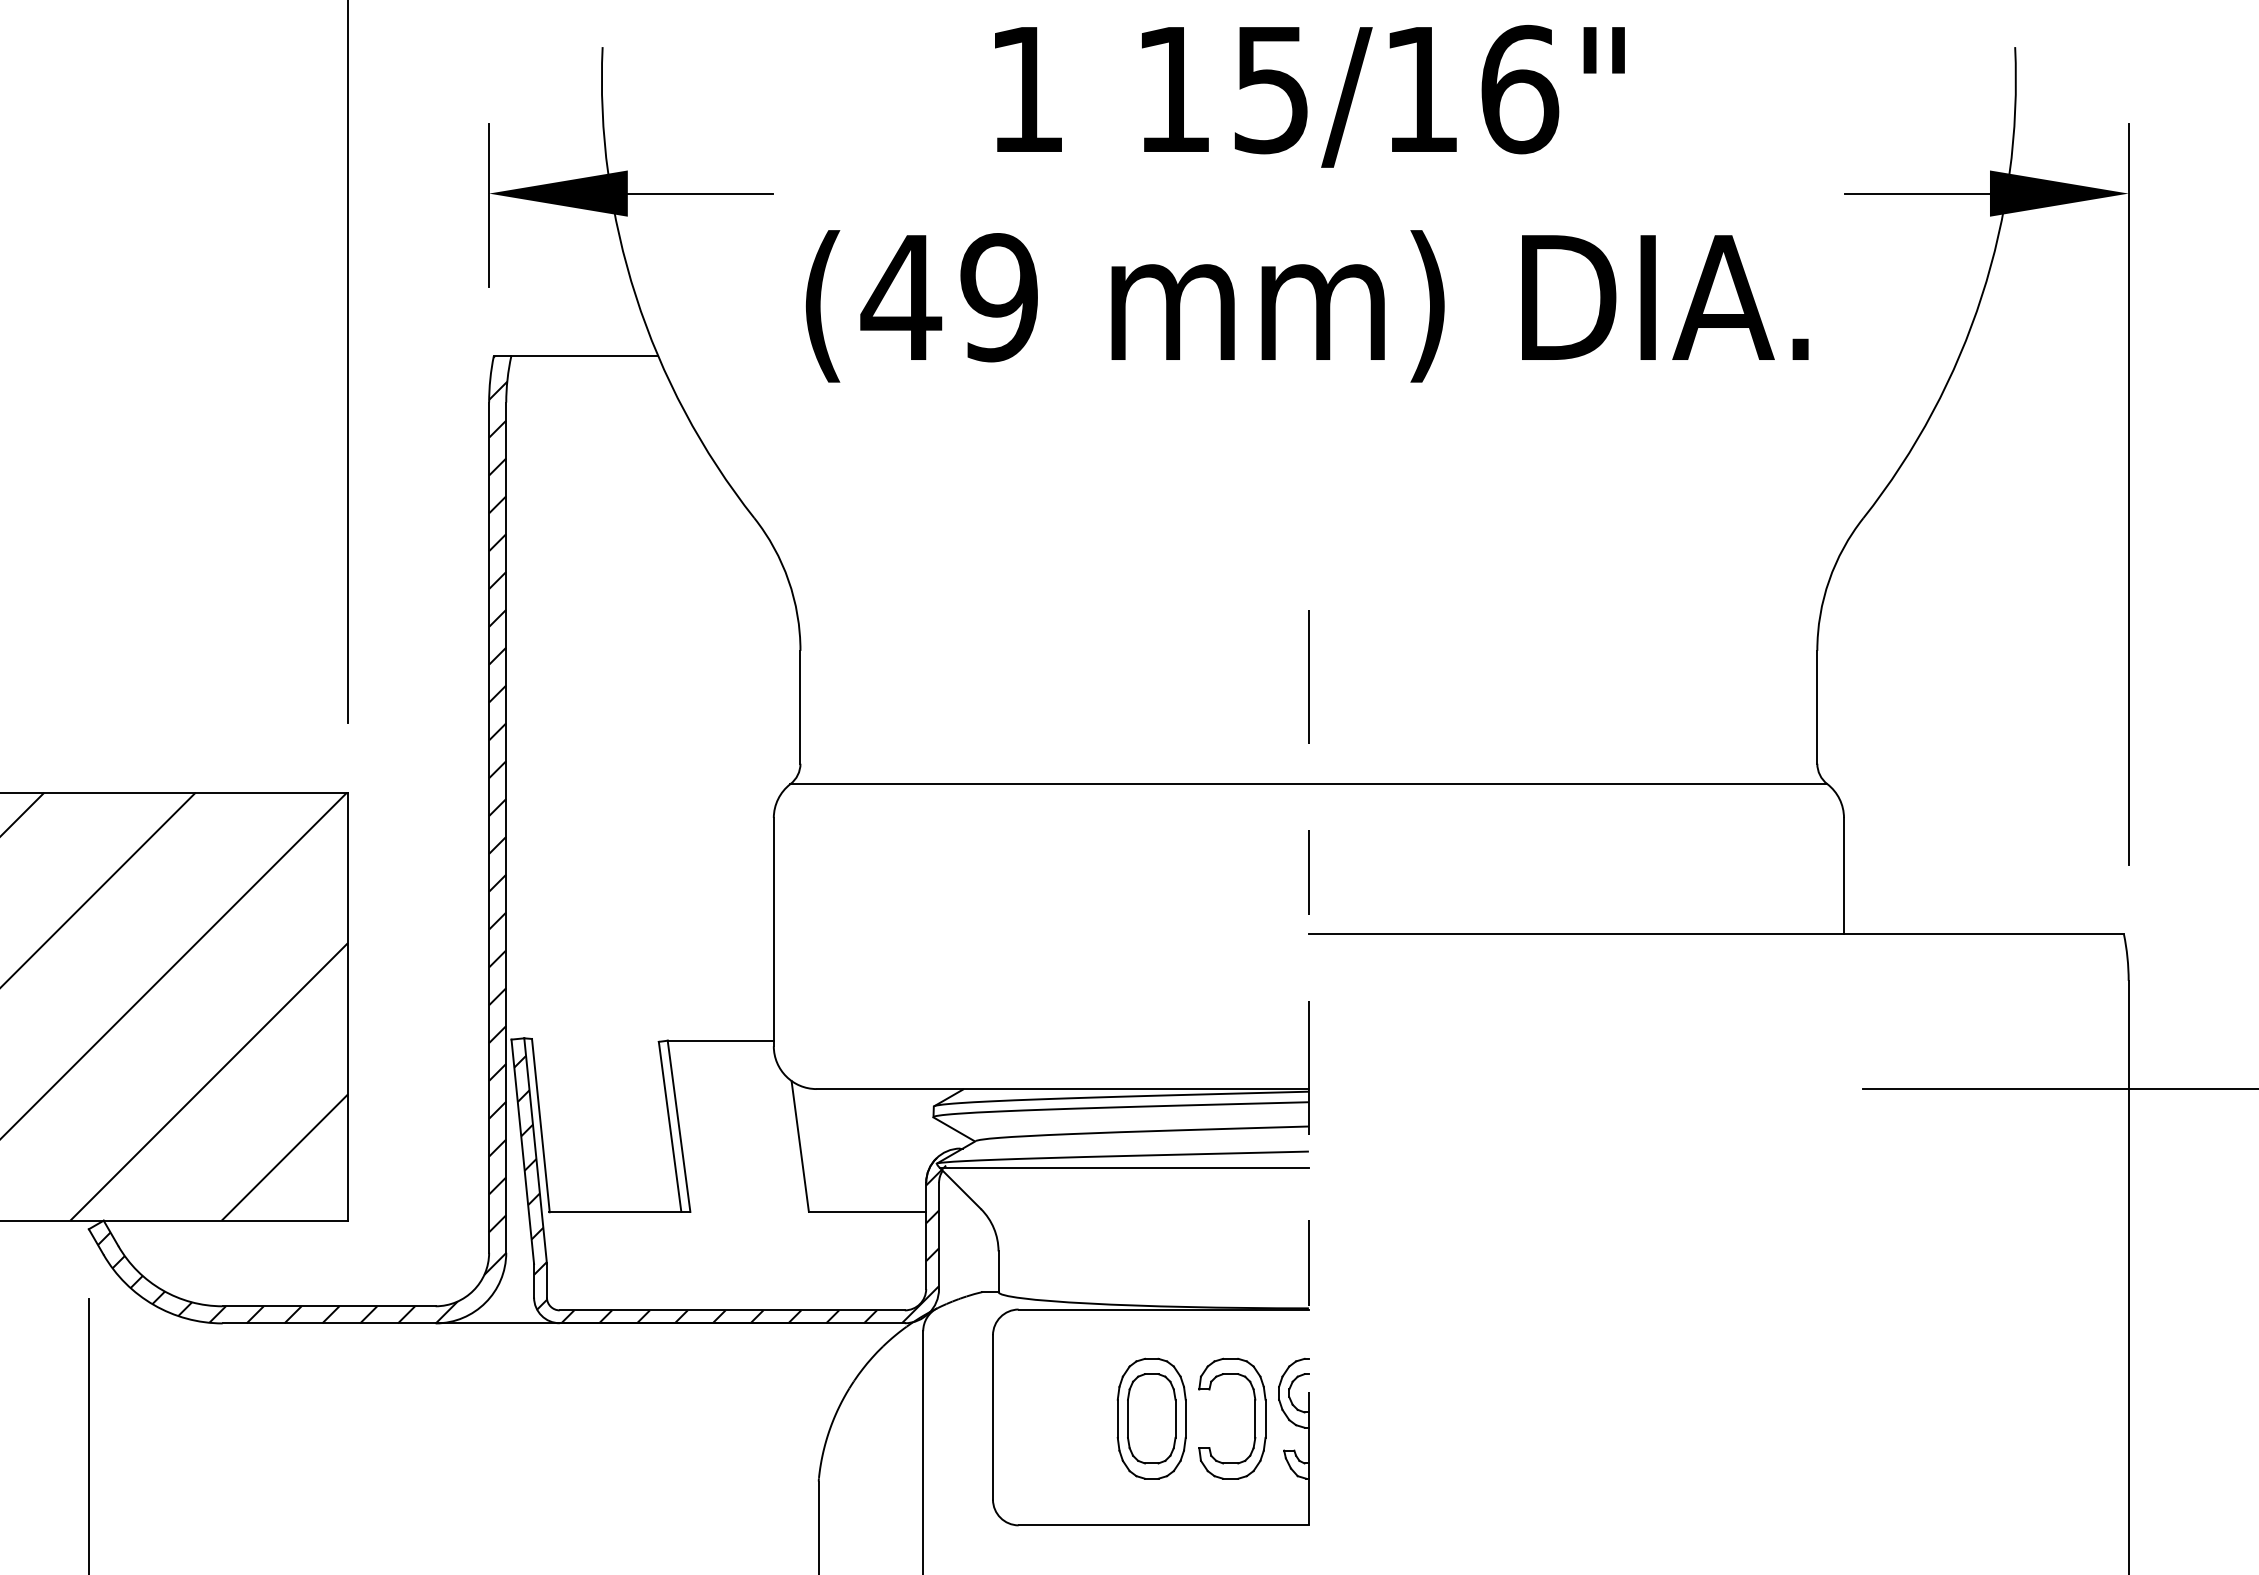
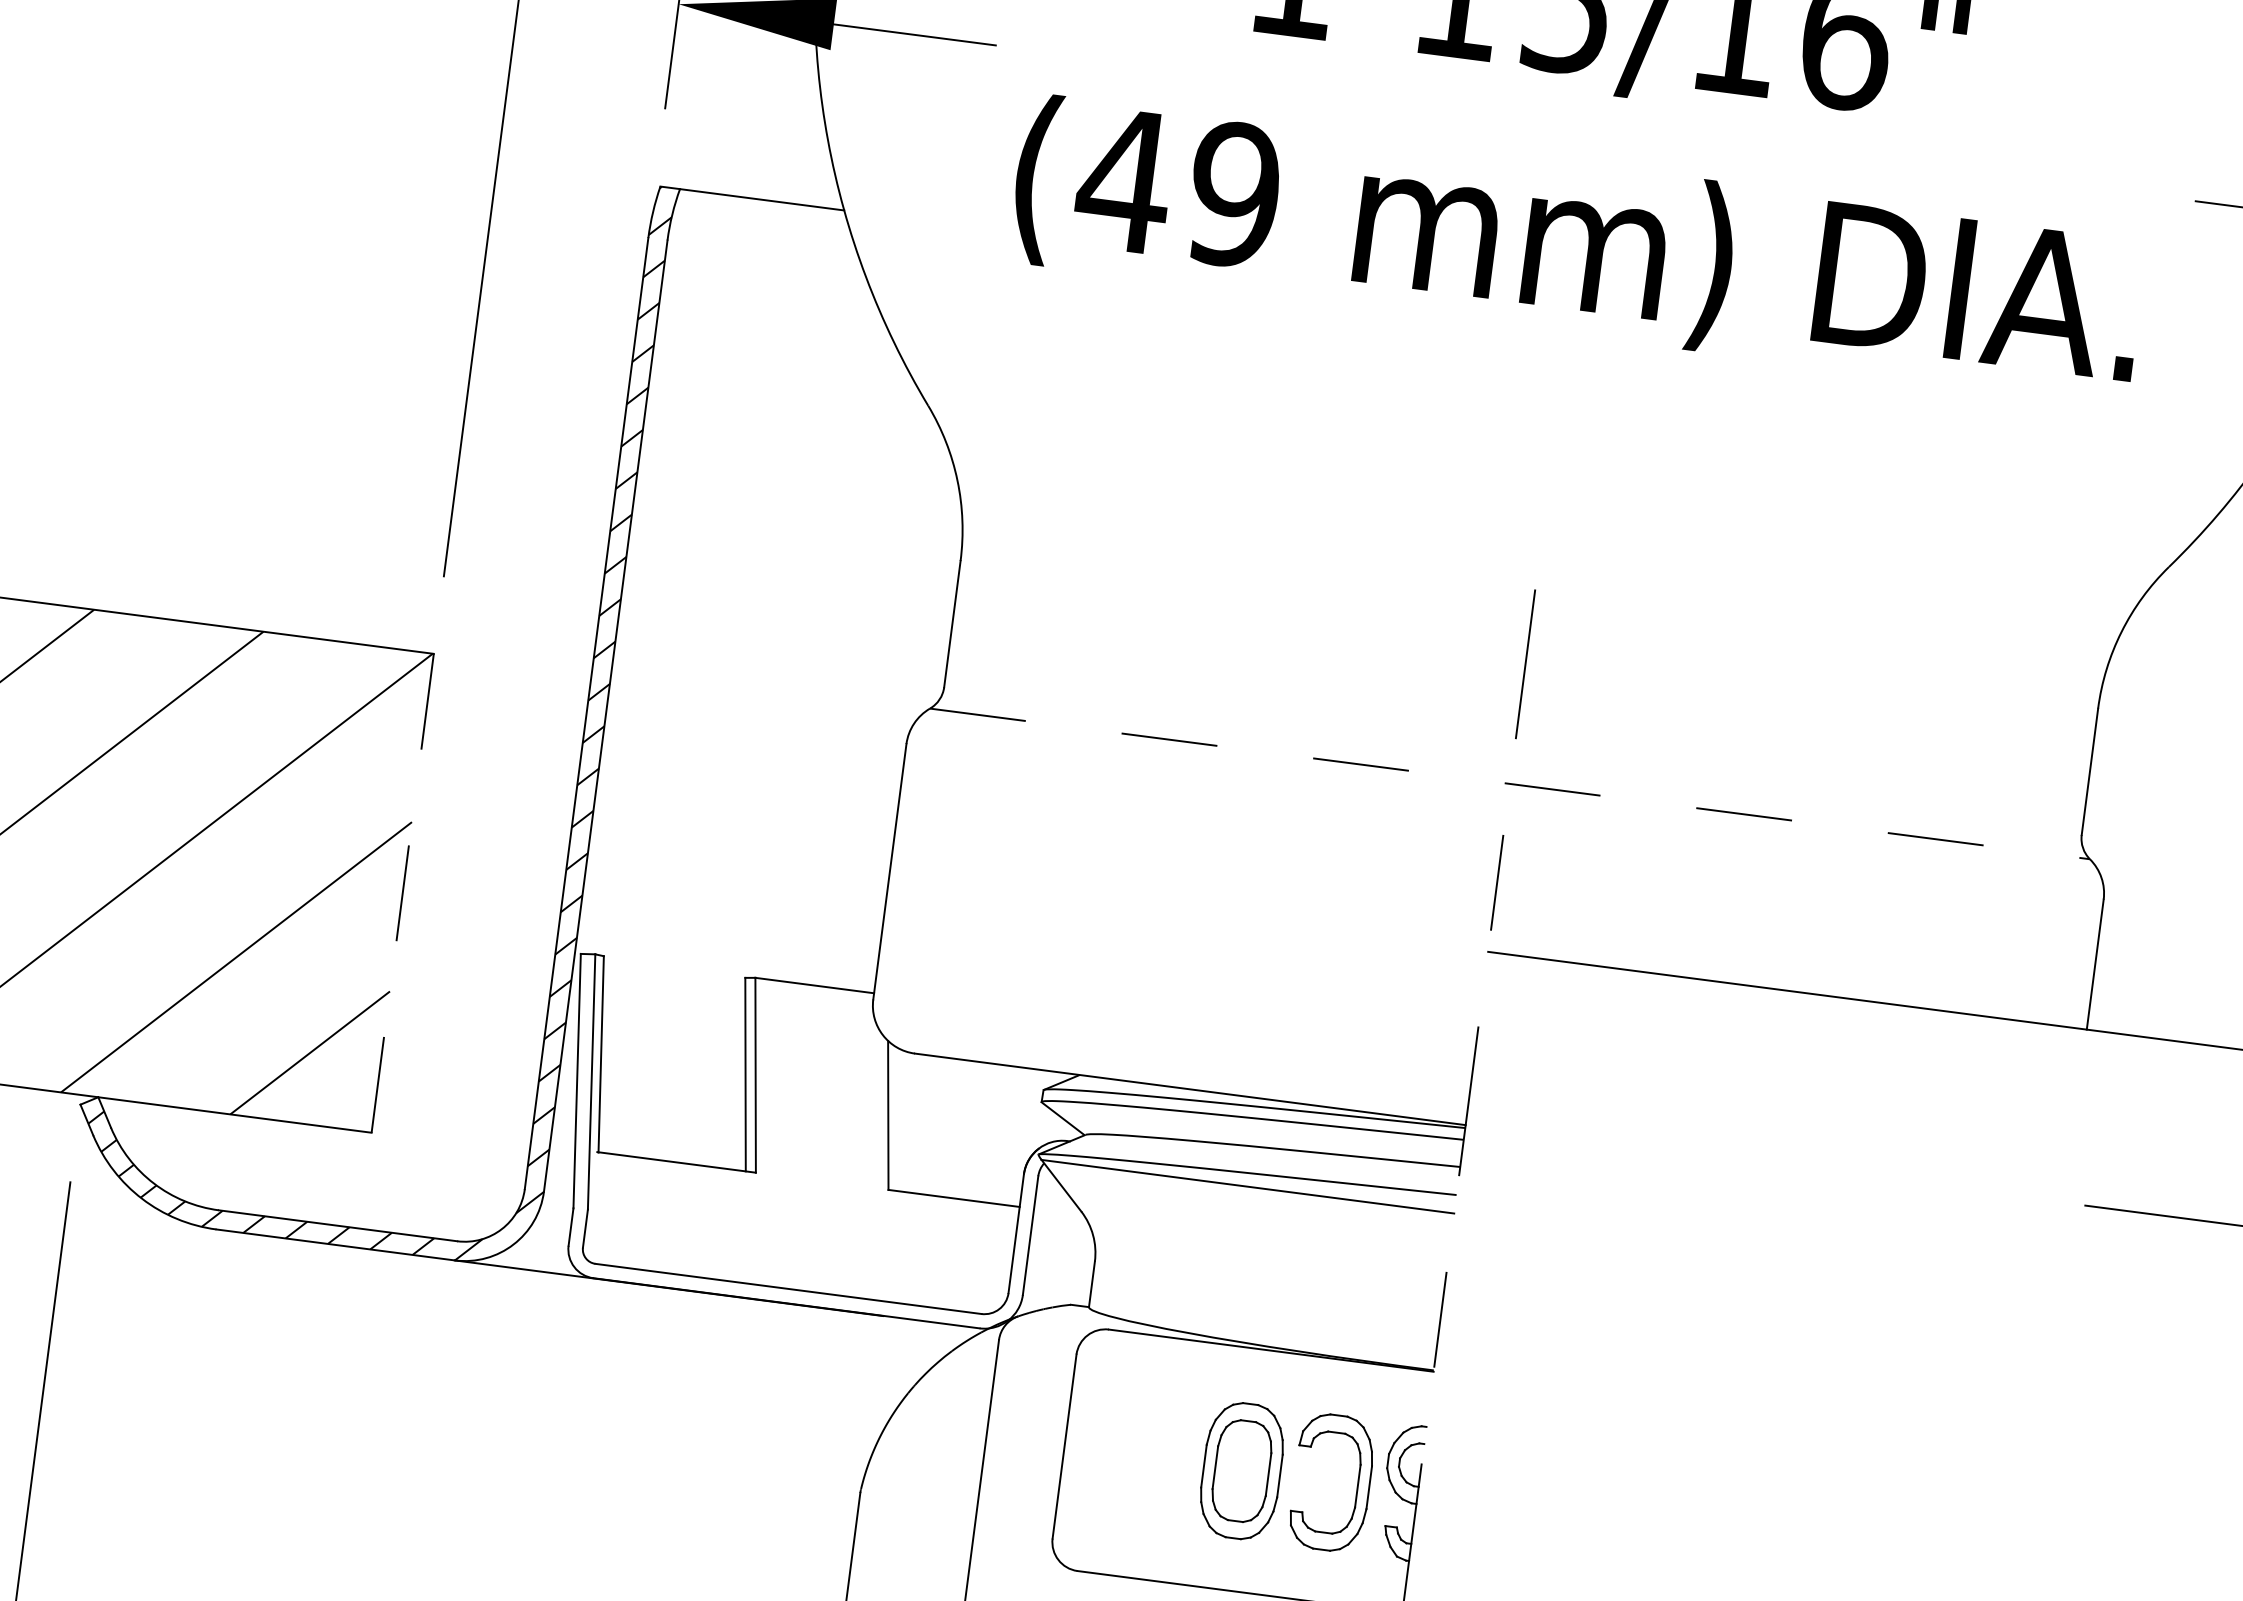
line: (1309, 784) -> (1510, 784), solid -> dashed
line: (348, 1006) -> (403, 893), solid -> dashed
hatch: (730, 1189) -> (804, 1153), removed

